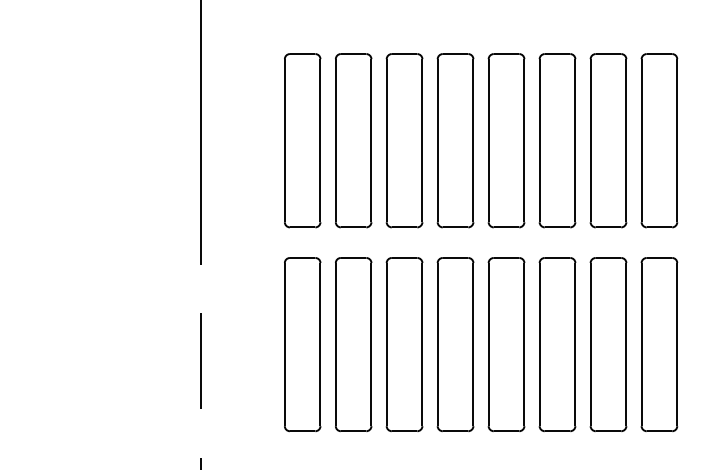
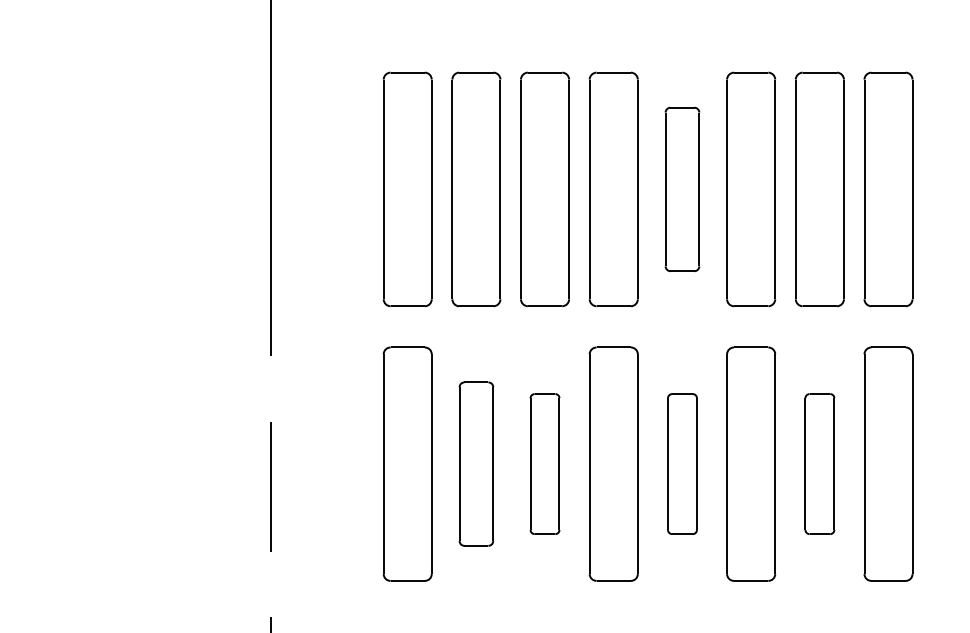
part: (506, 140) -> (682, 189), size x0.7
part: (353, 344) -> (476, 463), size x0.7
part: (404, 344) -> (544, 463), size x0.6
part: (506, 344) -> (682, 463), size x0.6
part: (608, 344) -> (819, 463), size x0.6

